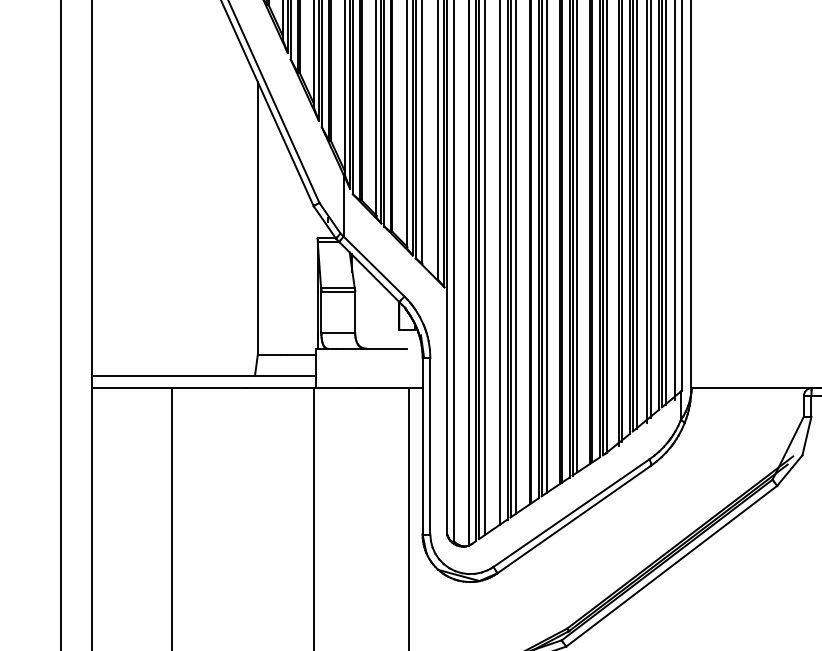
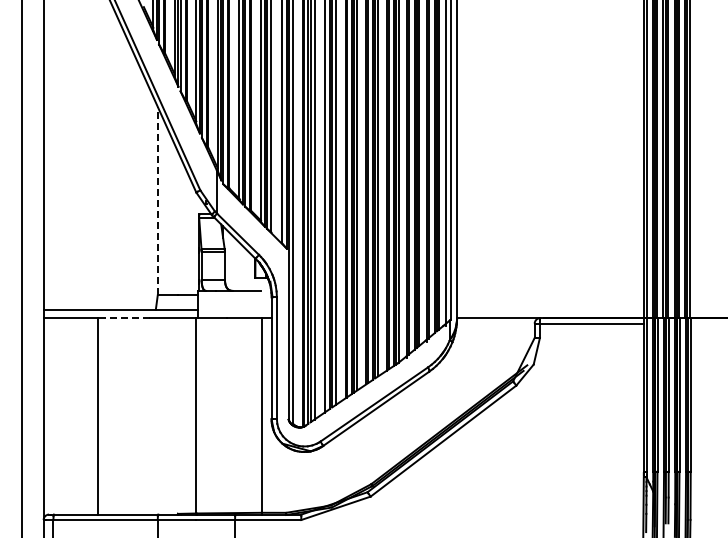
line: (257, 217) -> (157, 200), solid -> dashed
line: (209, 388) -> (124, 318), solid -> dashed

